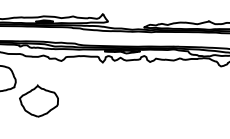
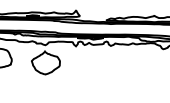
part: (38, 100) -> (45, 62), moved

